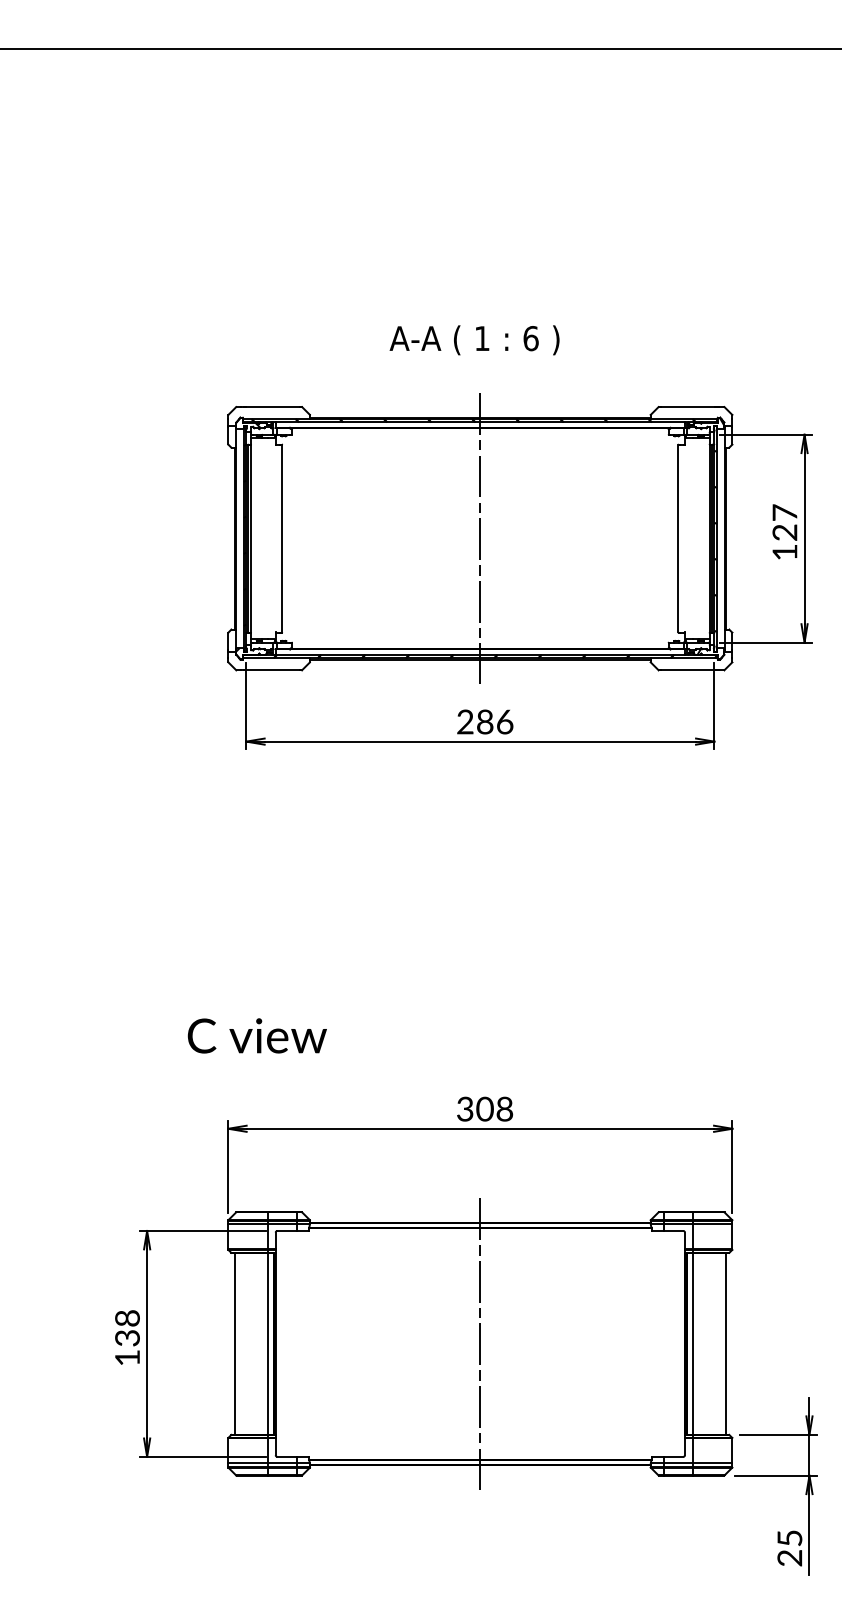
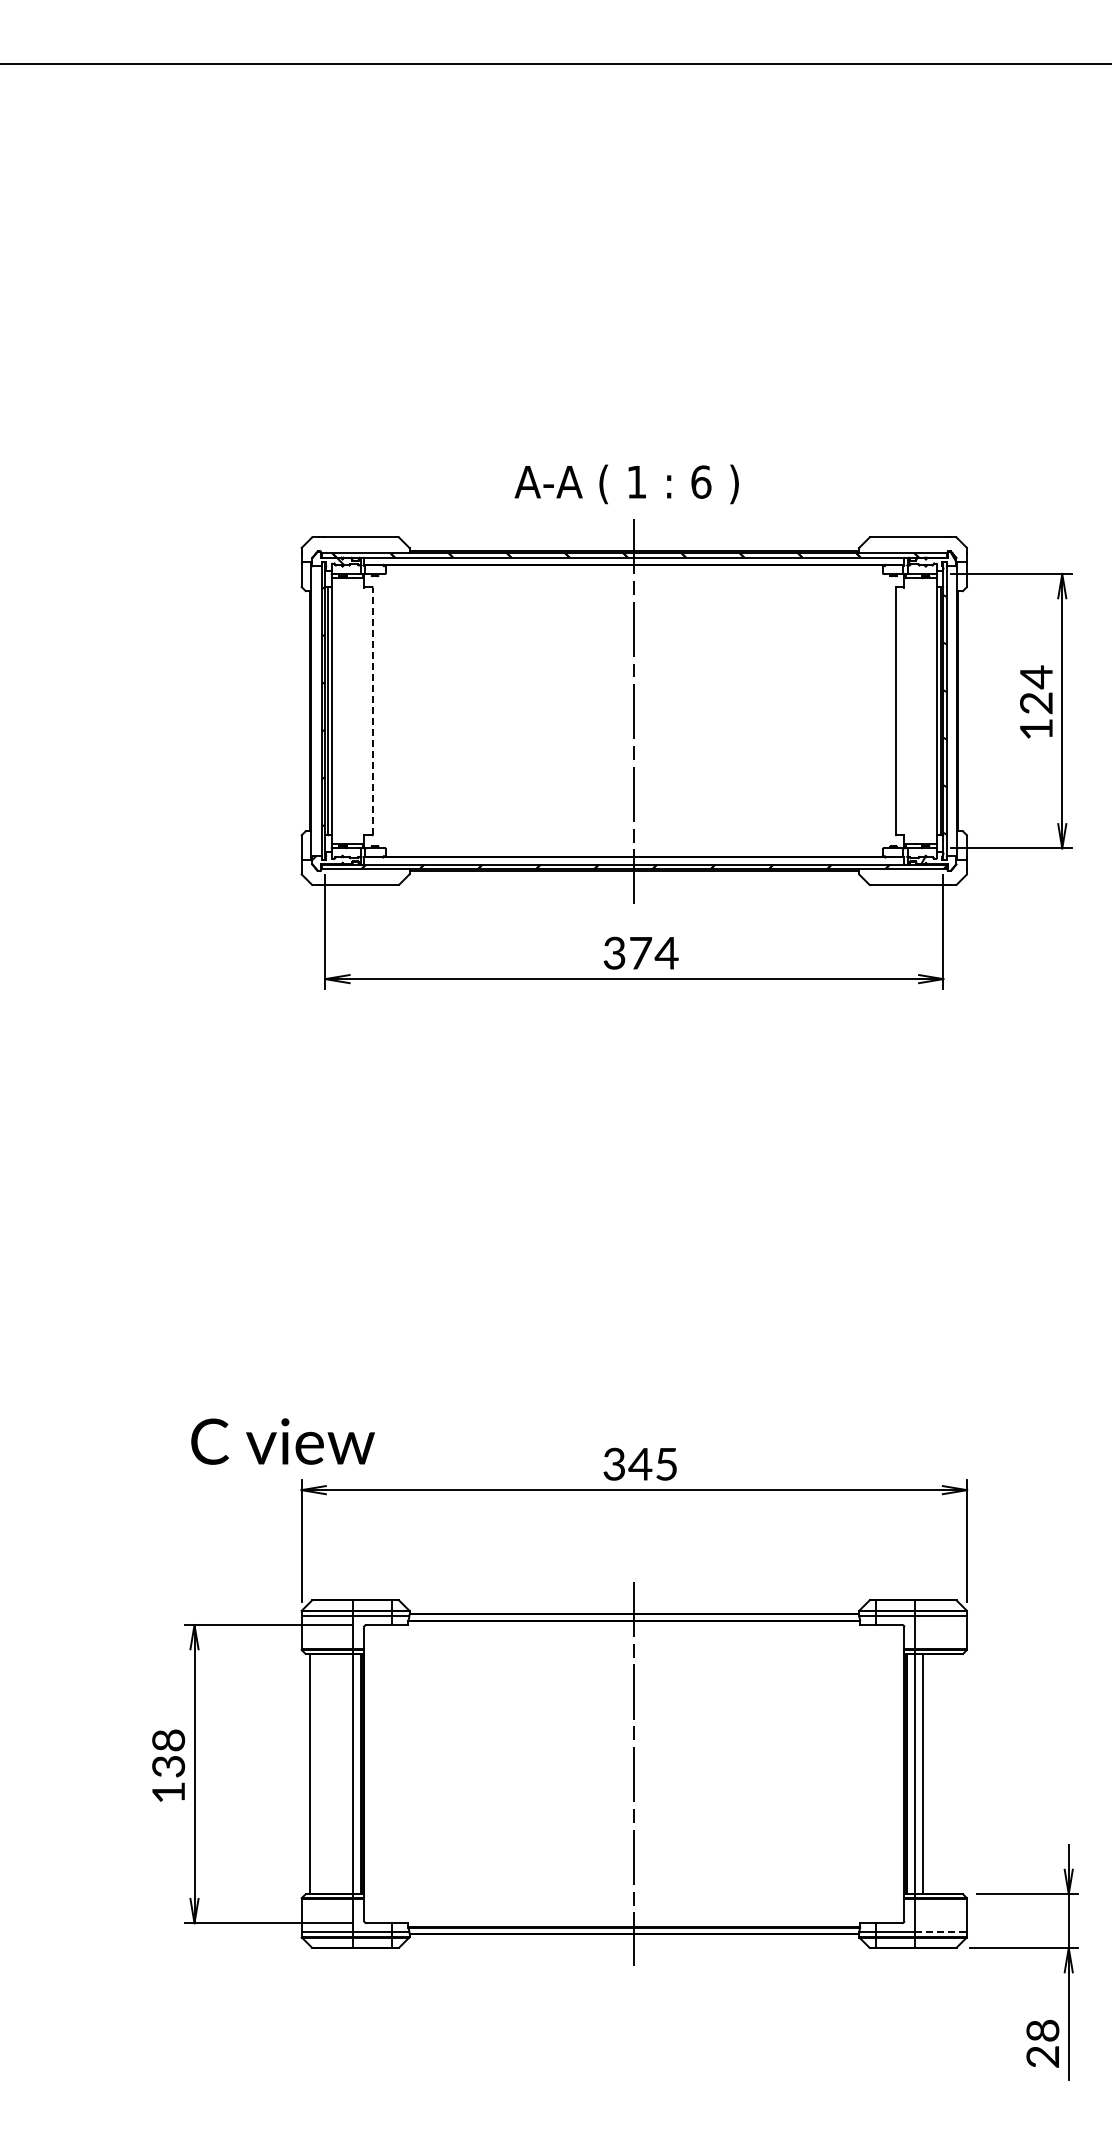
text: (474, 340) -> (626, 484), moved
text: (785, 513) -> (1036, 677), 127 -> 124
line: (281, 538) -> (372, 711), solid -> dashed
text: (485, 721) -> (640, 952), 286 -> 374
text: (256, 1035) -> (282, 1441), moved
text: (494, 1108) -> (652, 1463), 308 -> 345
line: (725, 1344) -> (923, 1774), moved
line: (713, 1463) -> (941, 1931), solid -> dashed
text: (789, 1538) -> (1042, 2030), 25 -> 28

